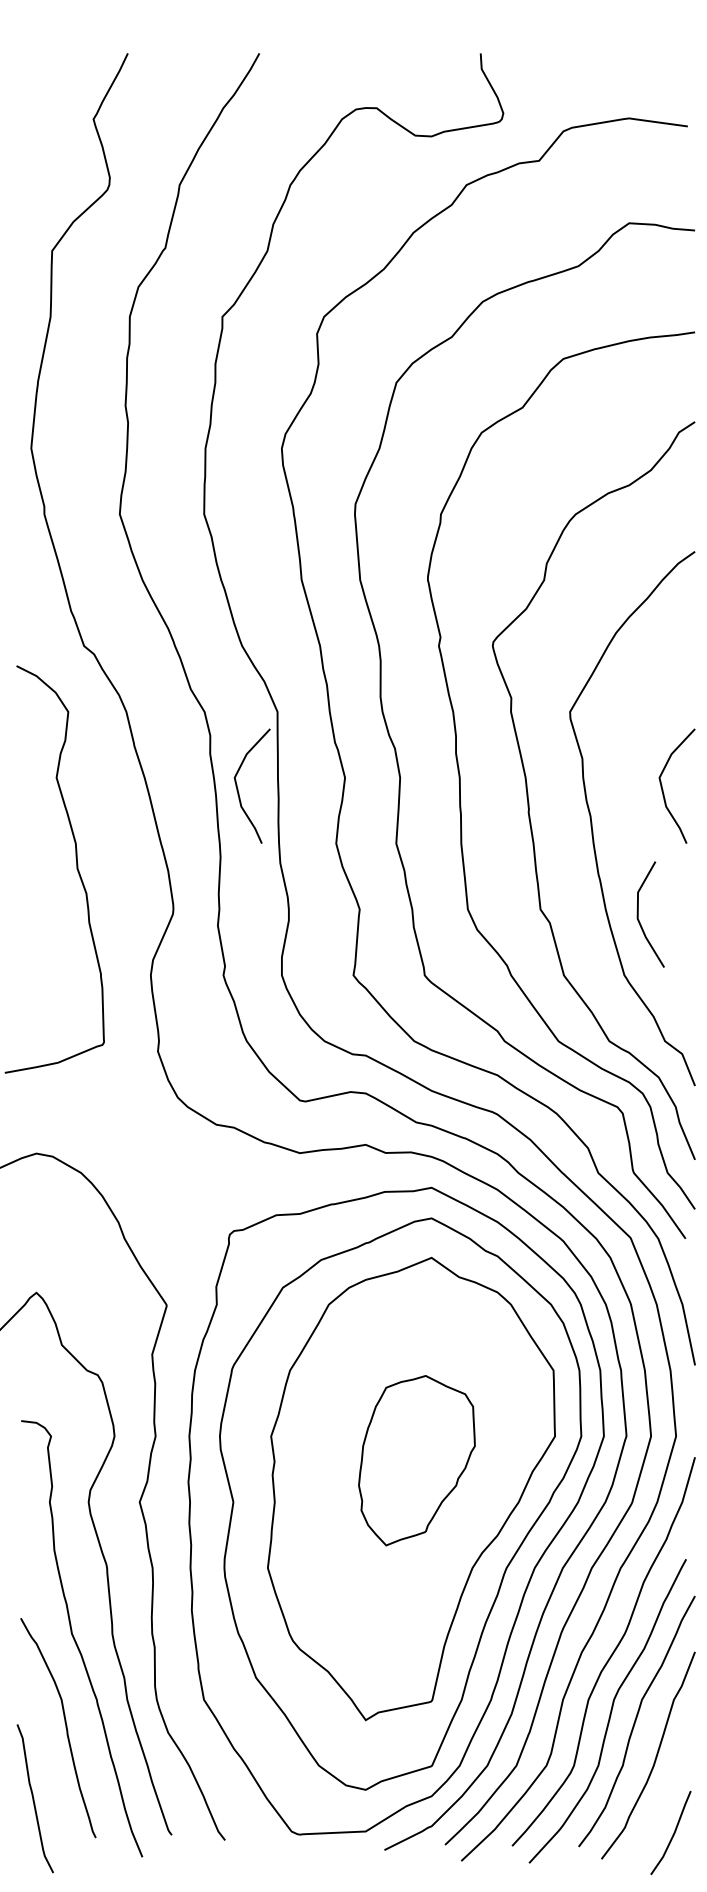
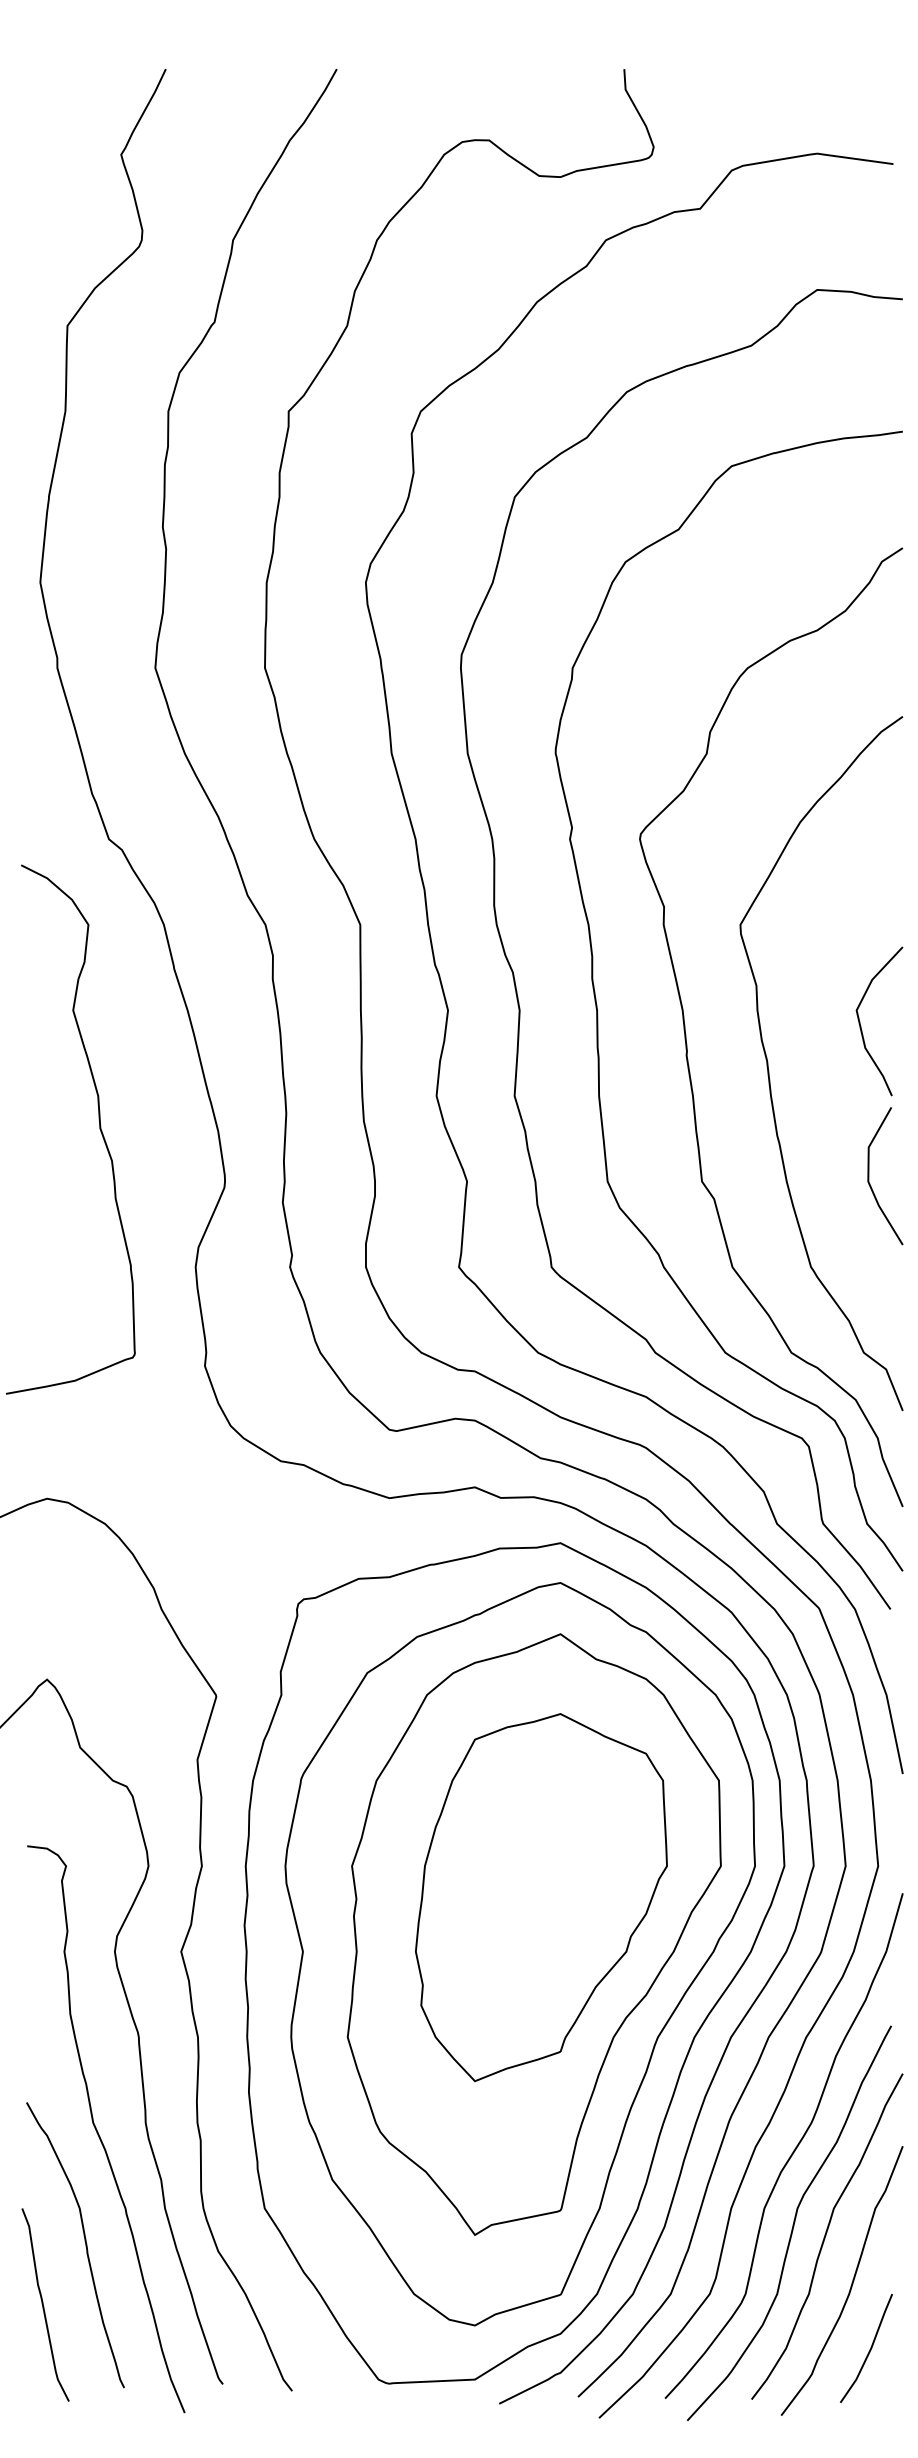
curve: (238, 790) -> (309, 1026), removed
line: (638, 914) -> (869, 1176), moved
part: (416, 1460) -> (541, 1897), size x1.67
curve: (33, 1798) -> (43, 2304), moved
line: (673, 1833) -> (869, 2349), moved

